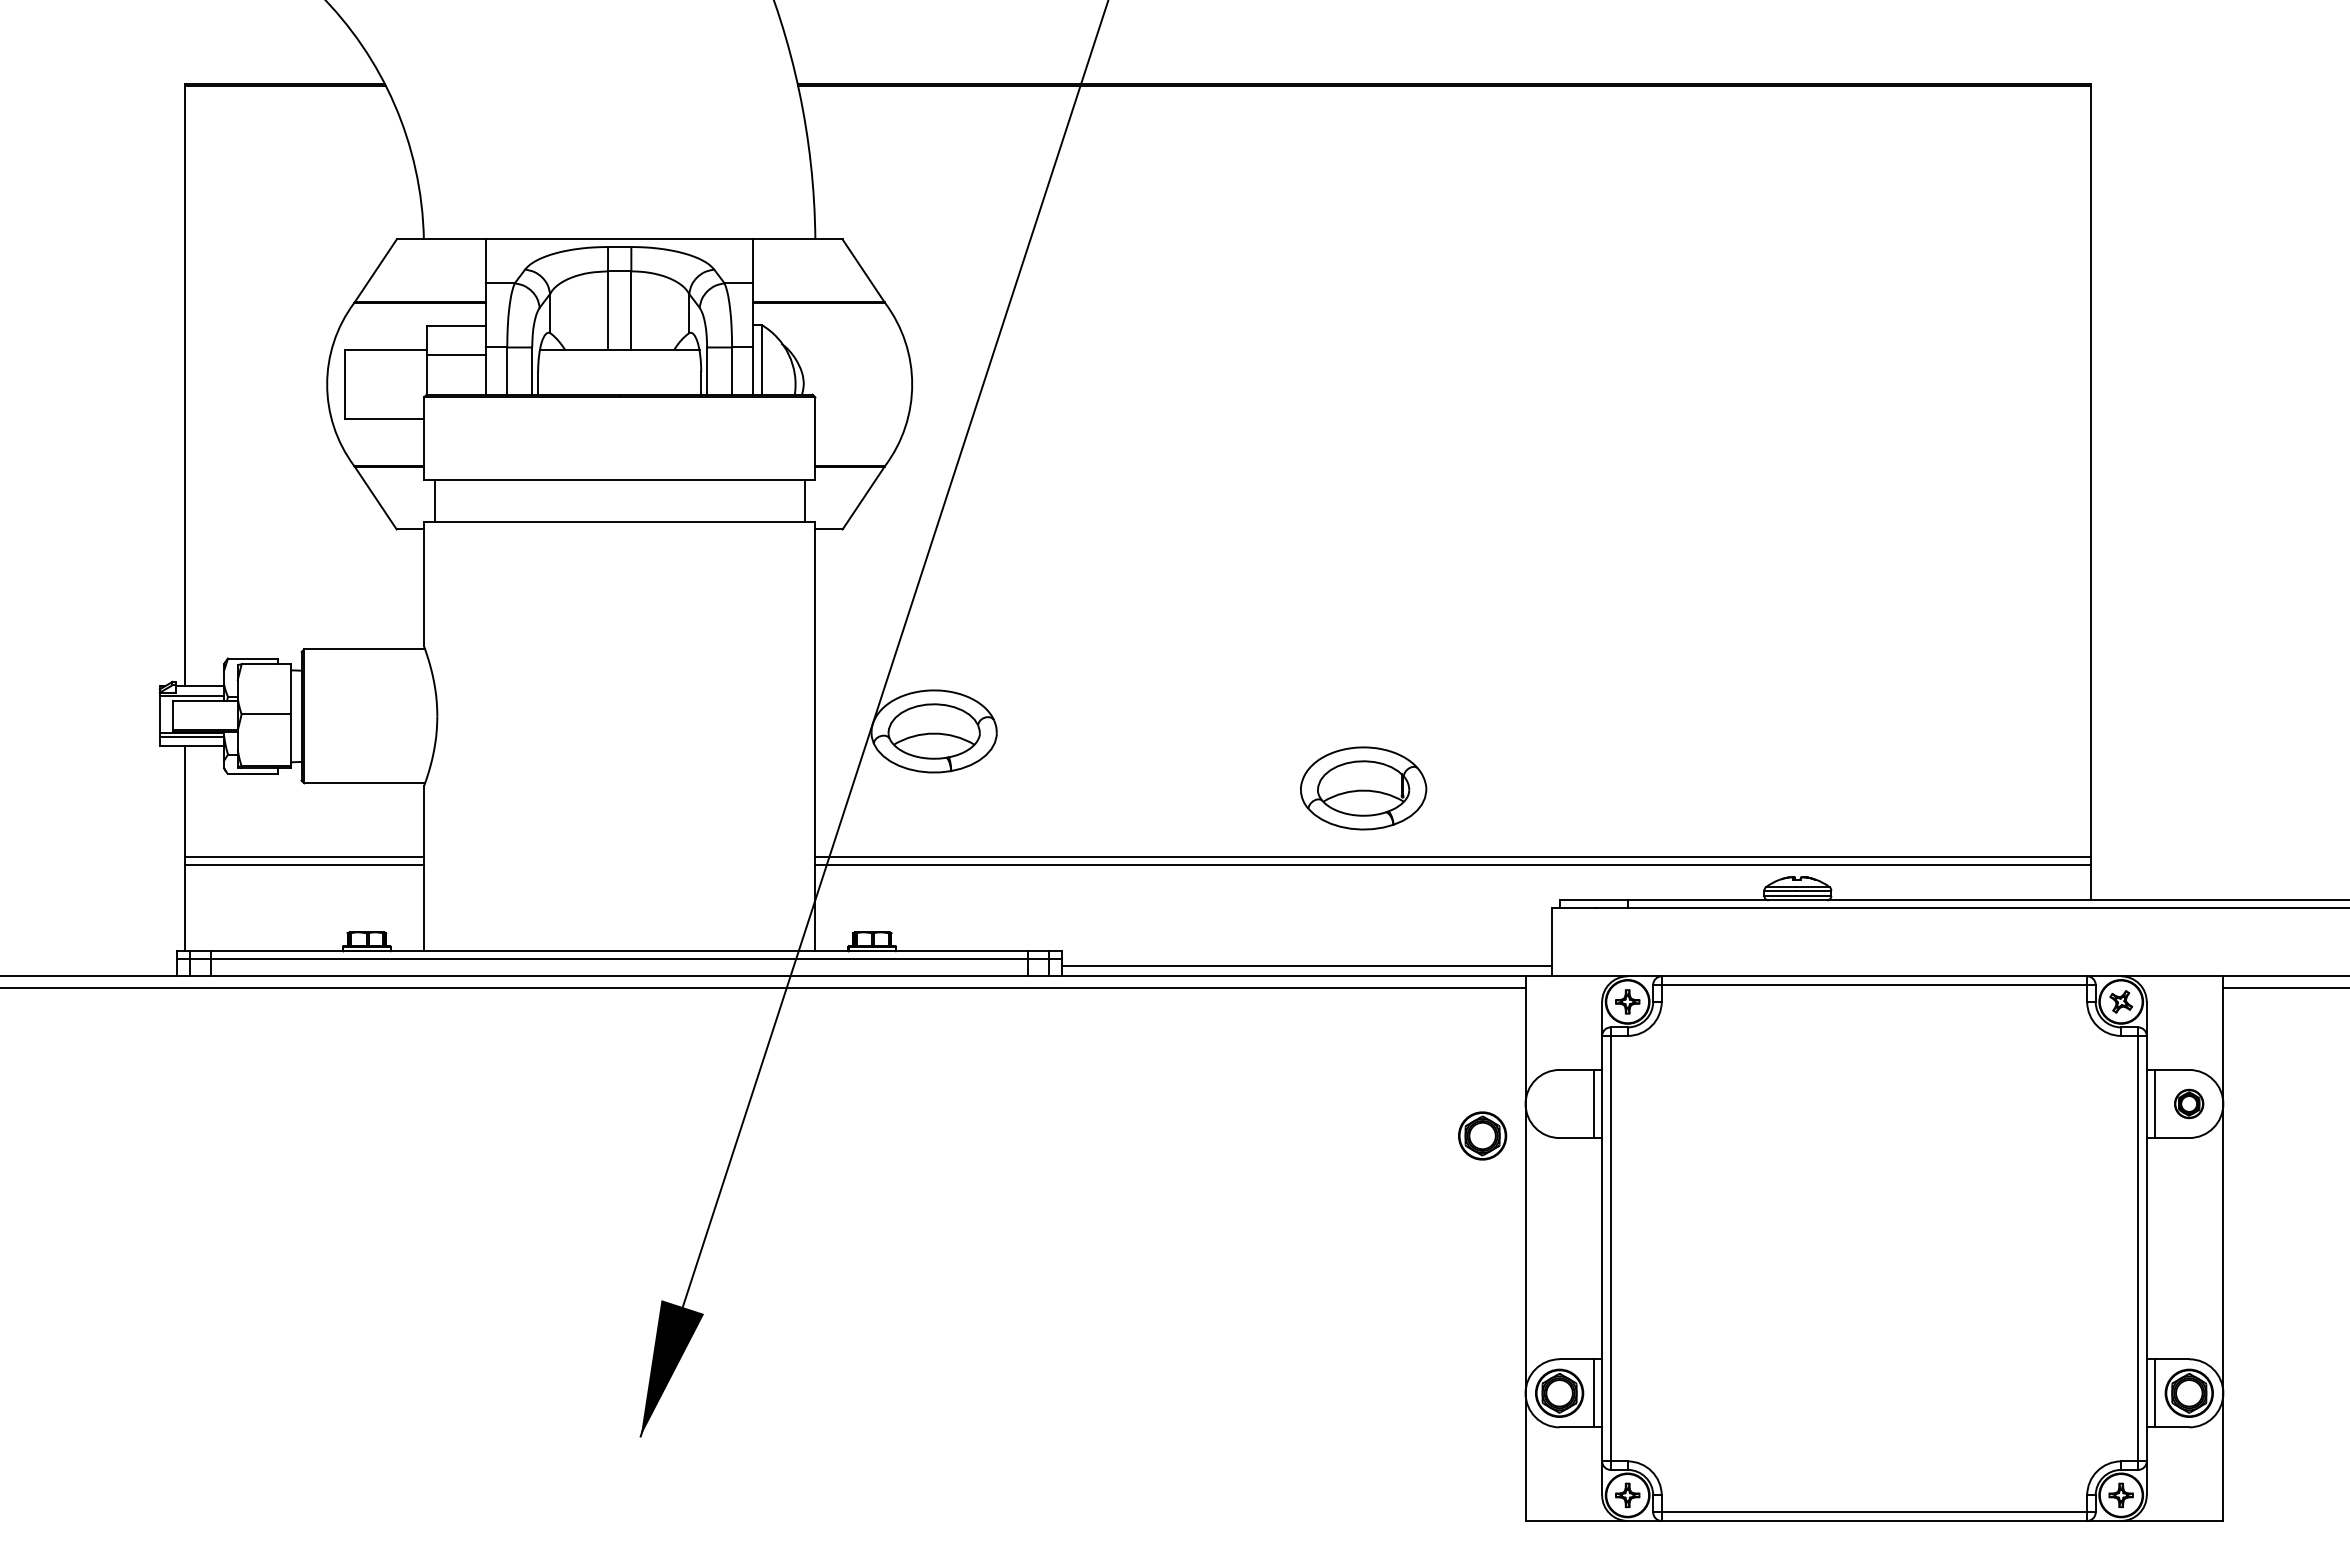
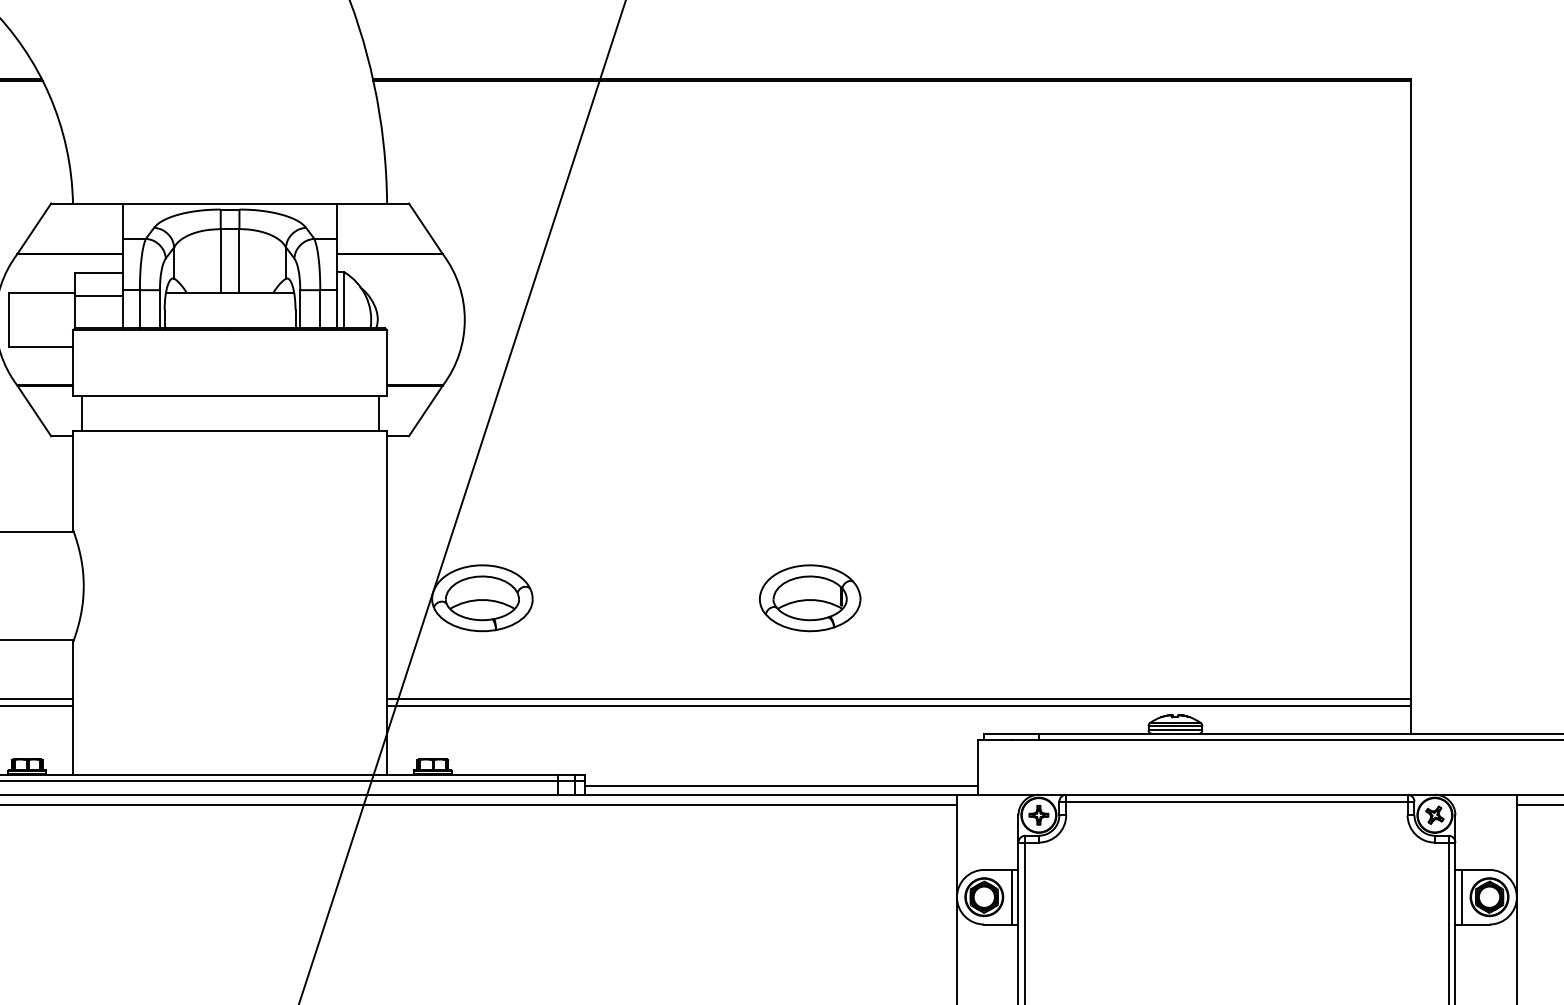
part: (1363, 788) -> (810, 598), moved
part: (2188, 1103) -> (1488, 896), size x1.67
part: (1482, 1135) -> (984, 896), moved

